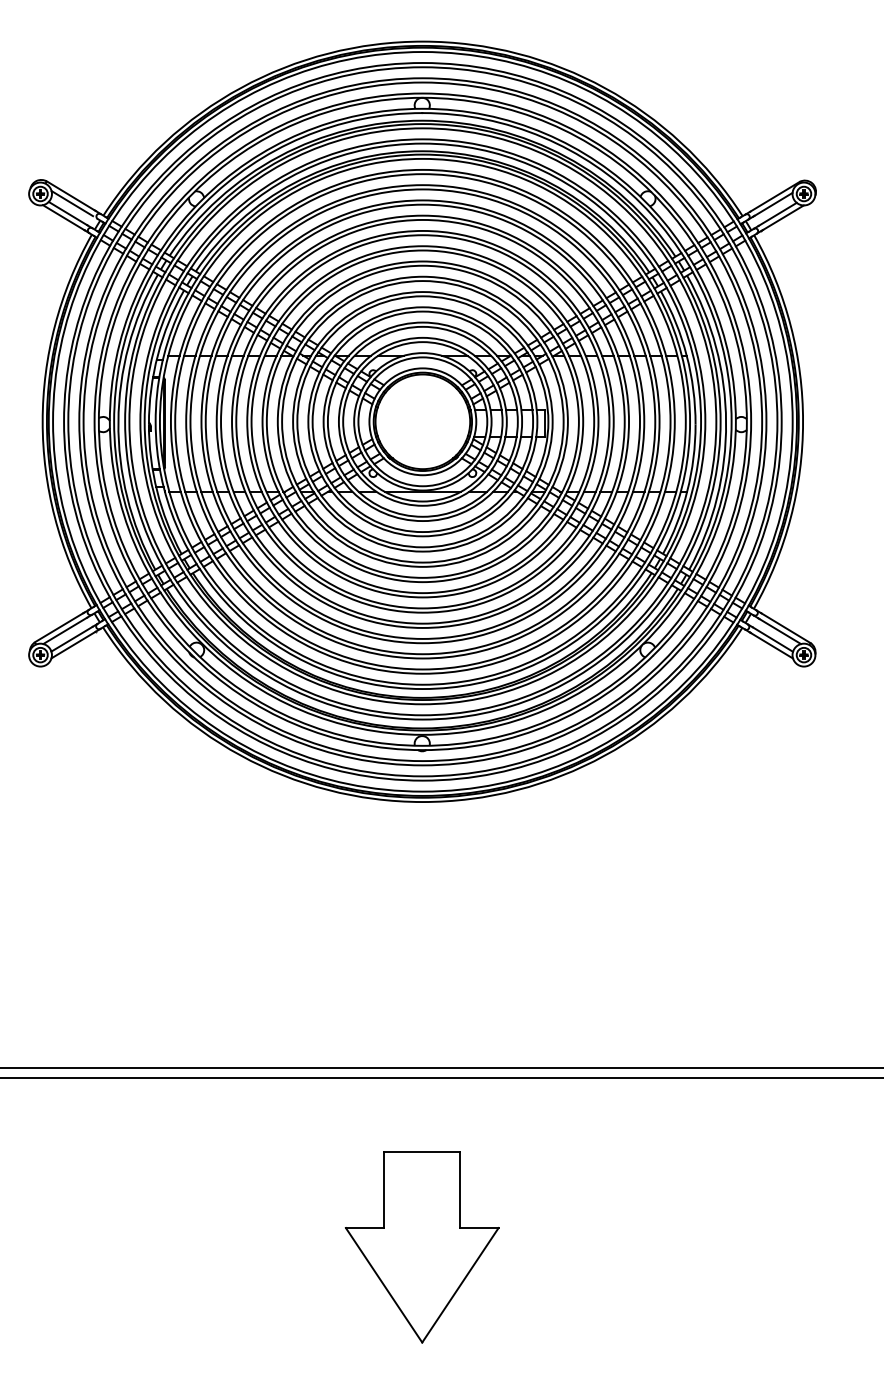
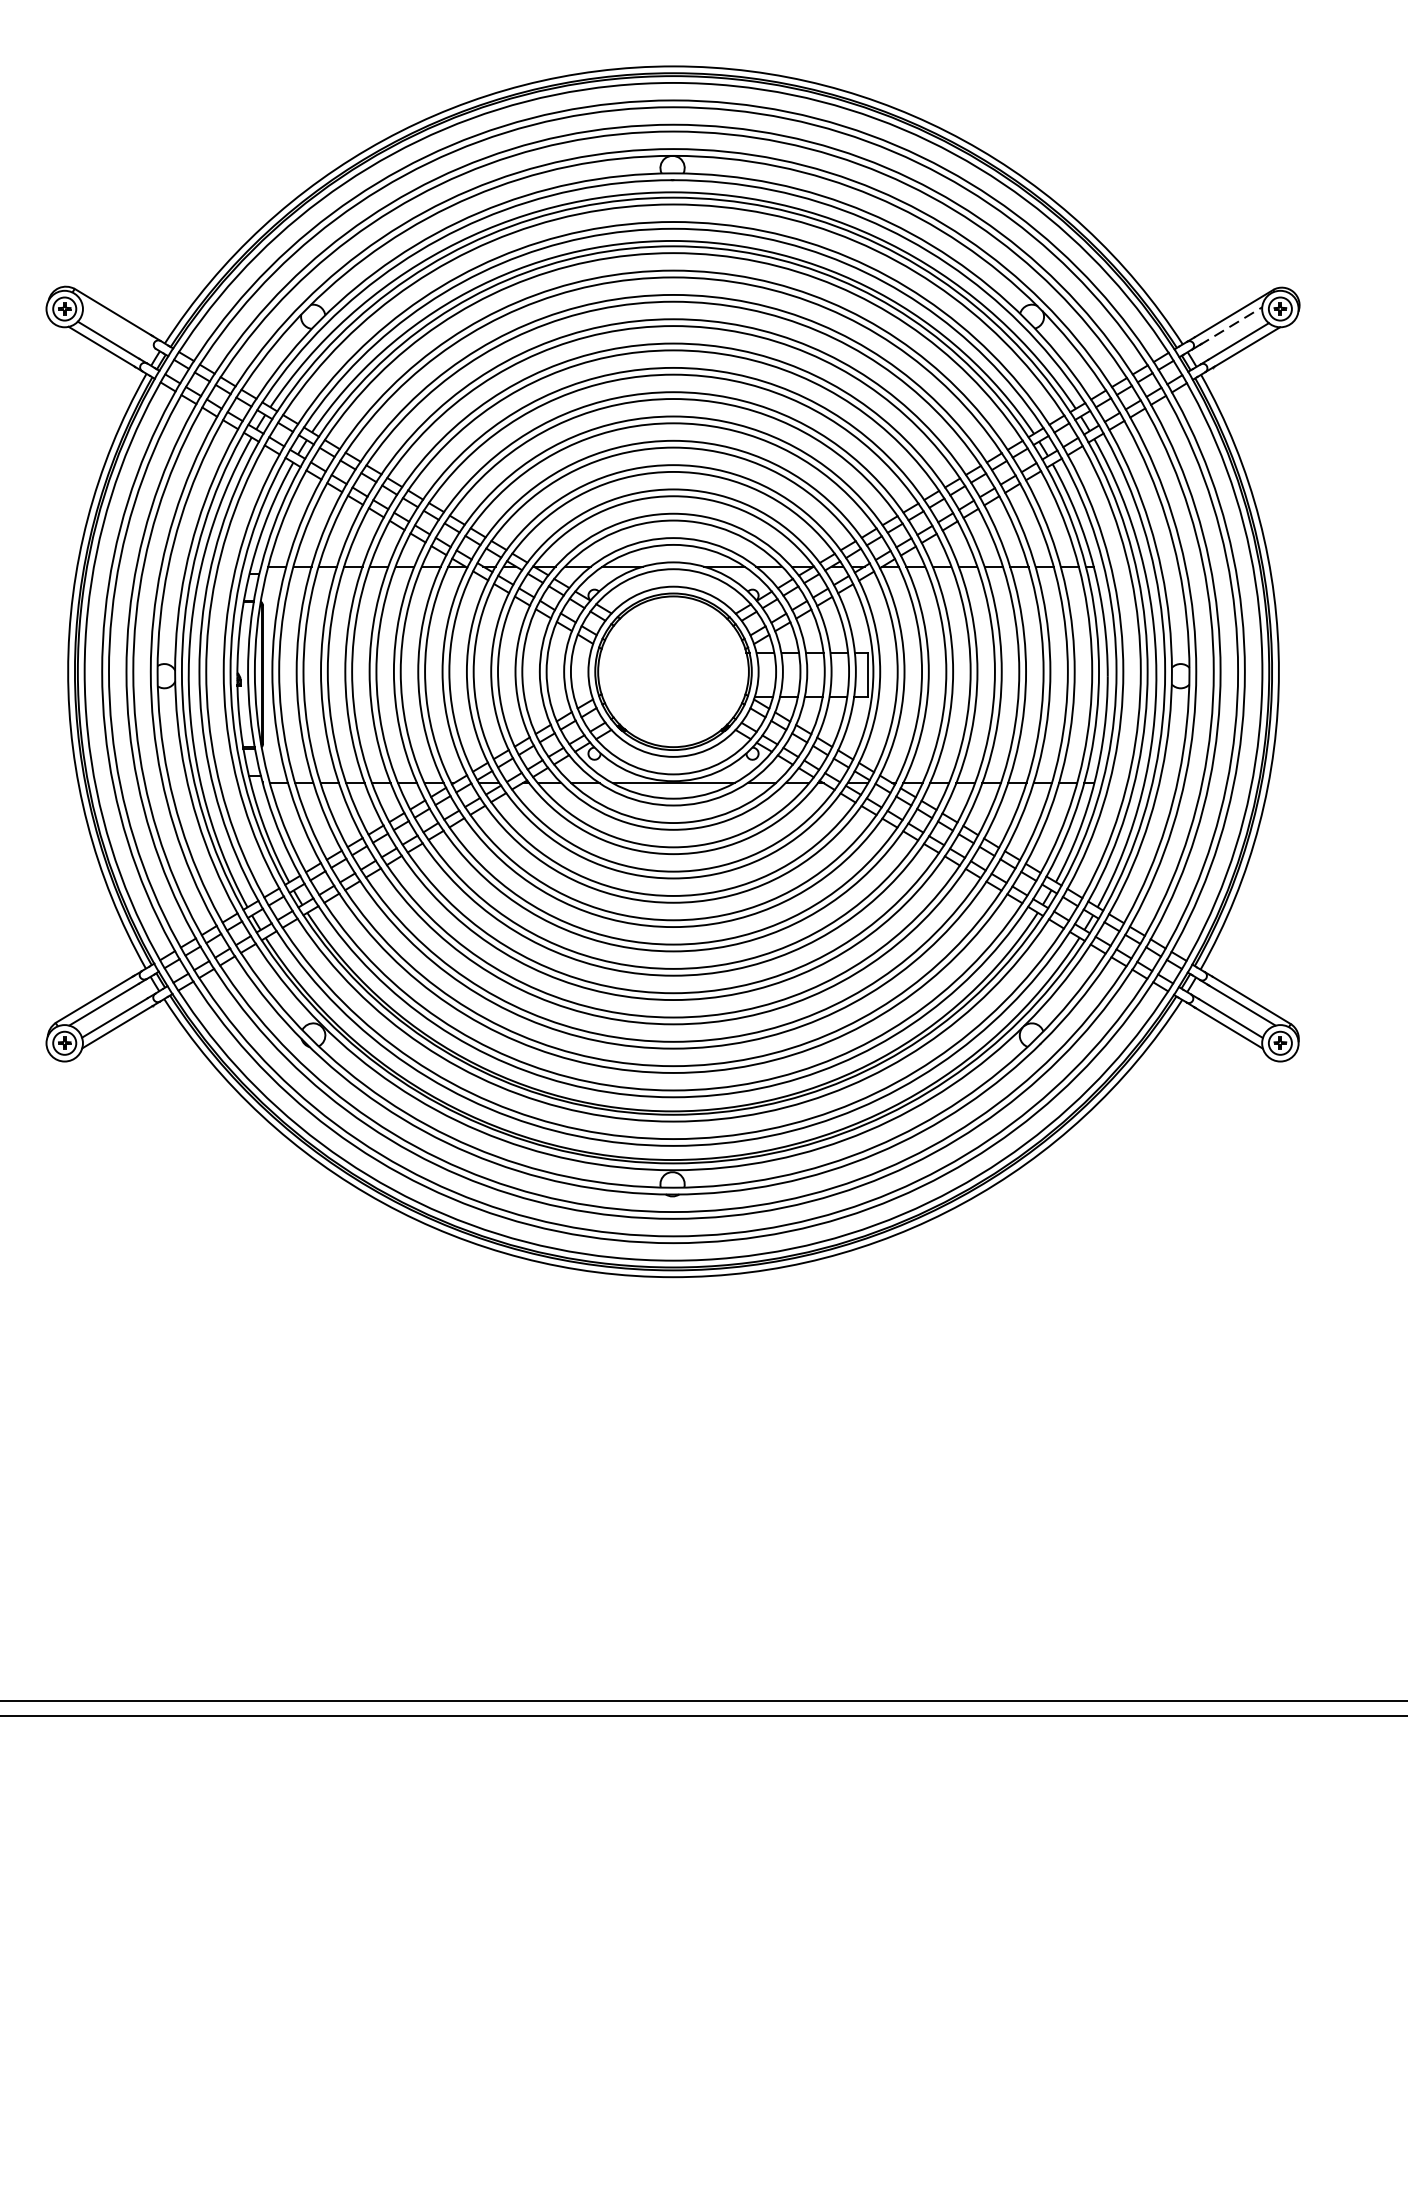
line: (72, 203) -> (115, 324), removed
line: (773, 204) -> (1231, 325), solid -> dashed
part: (421, 1247) -> (671, 1986), removed

